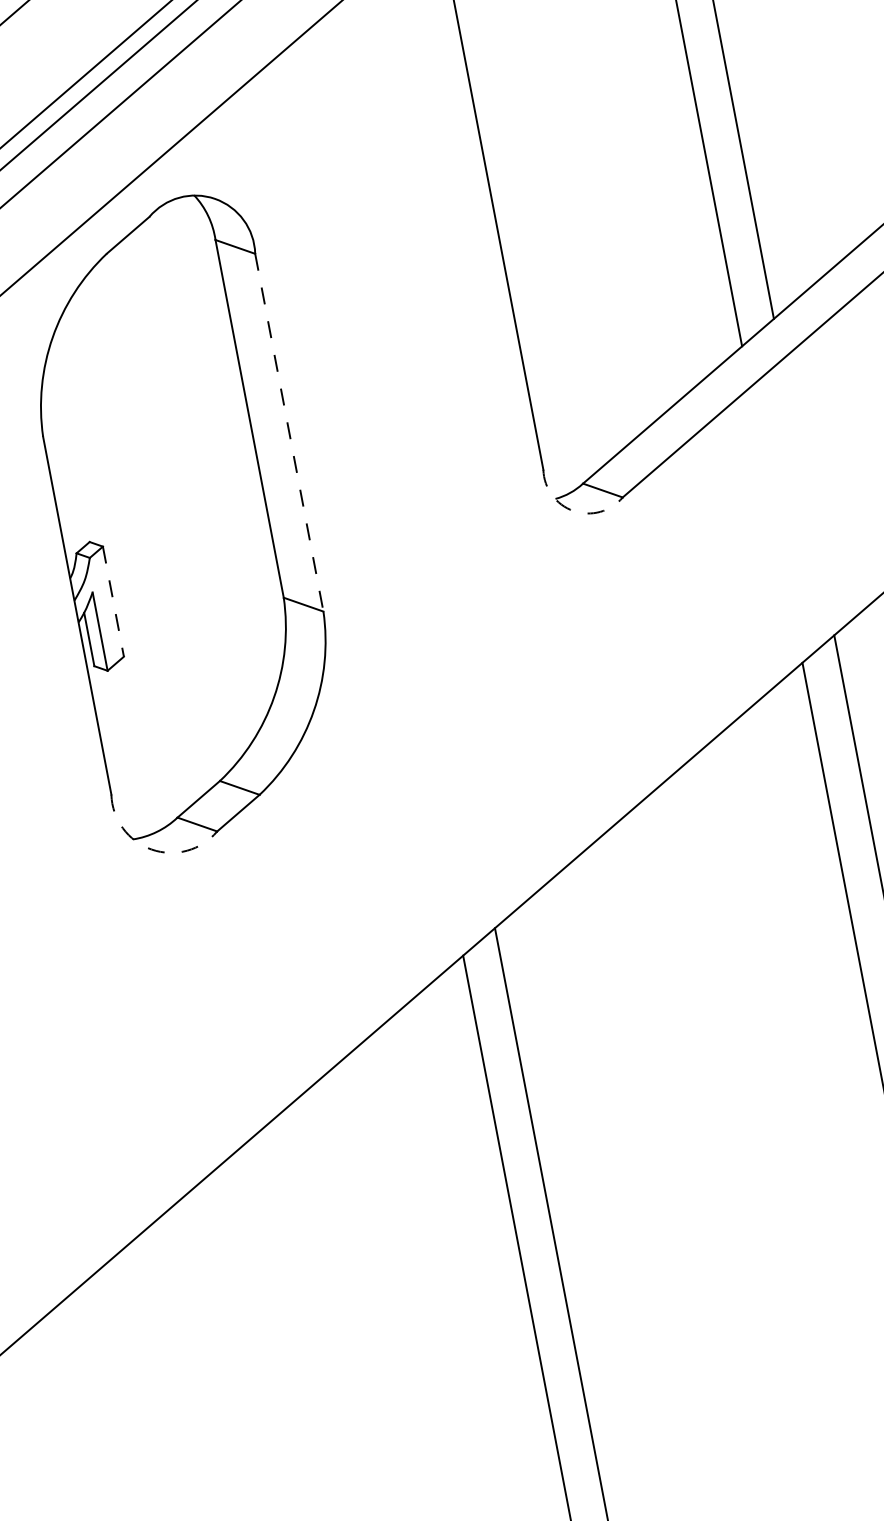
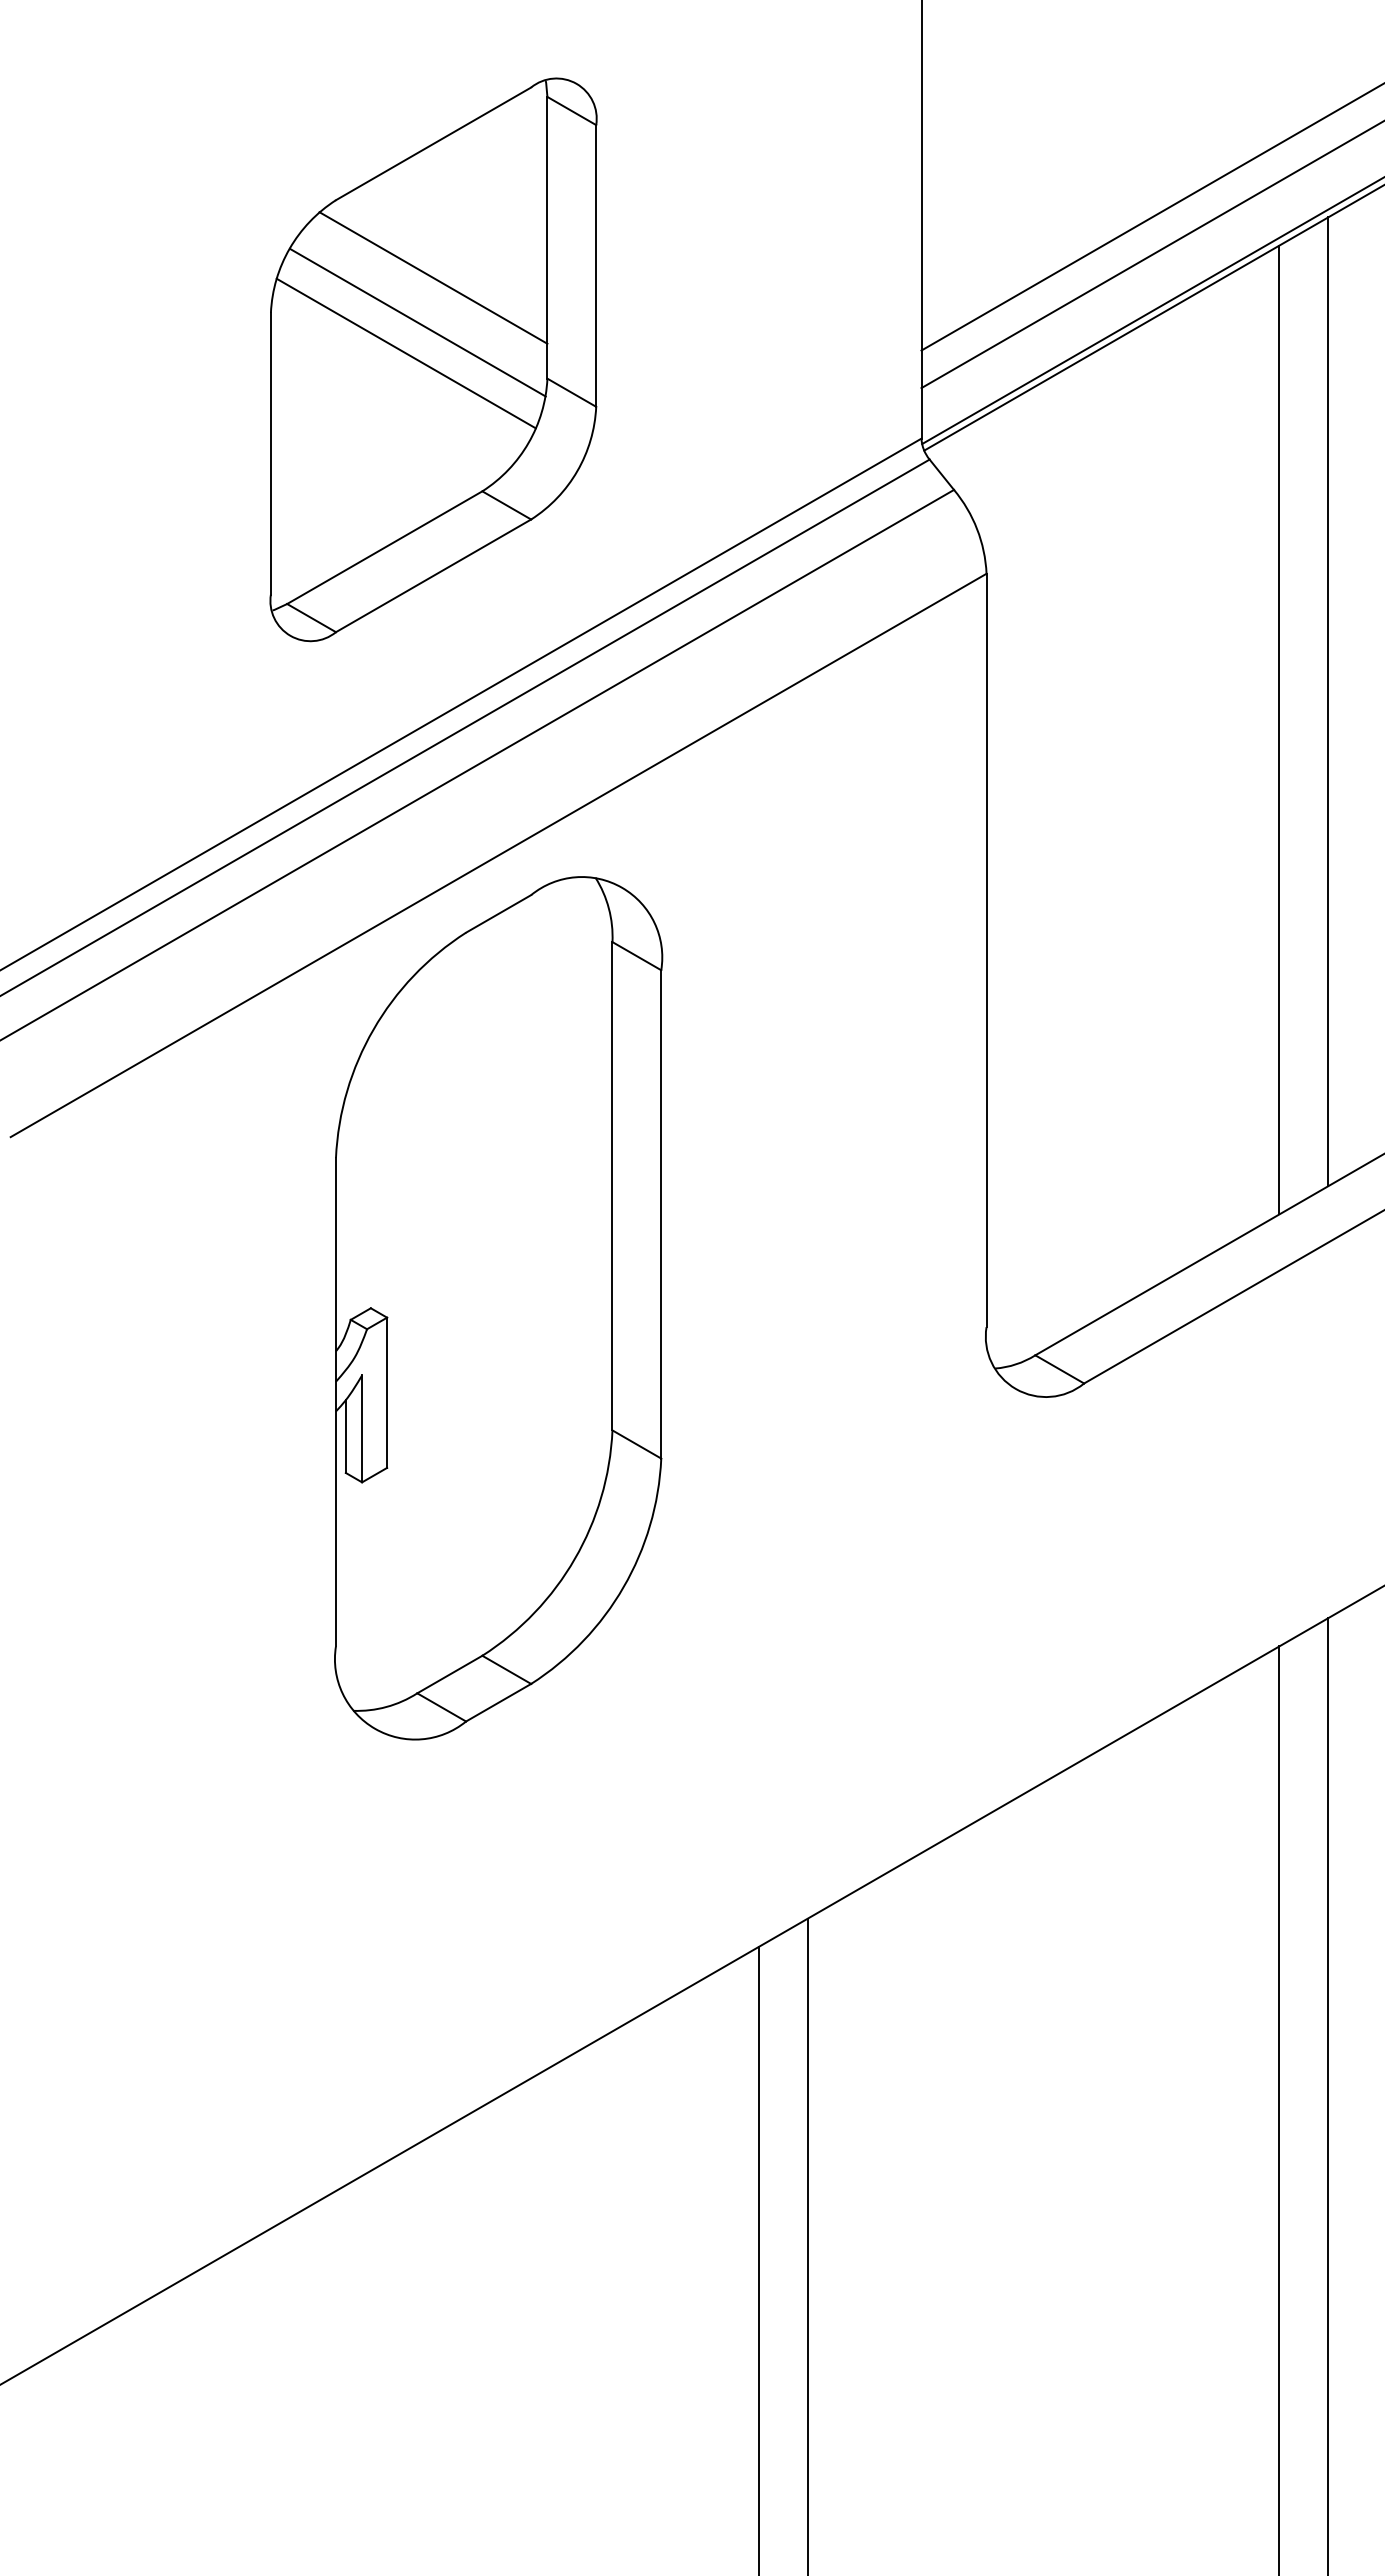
line: (289, 432) -> (661, 1214), dashed -> solid
arc: (573, 510) -> (1015, 1388), dashed -> solid
line: (113, 602) -> (387, 1393), dashed -> solid
arc: (151, 849) -> (375, 1728), dashed -> solid

